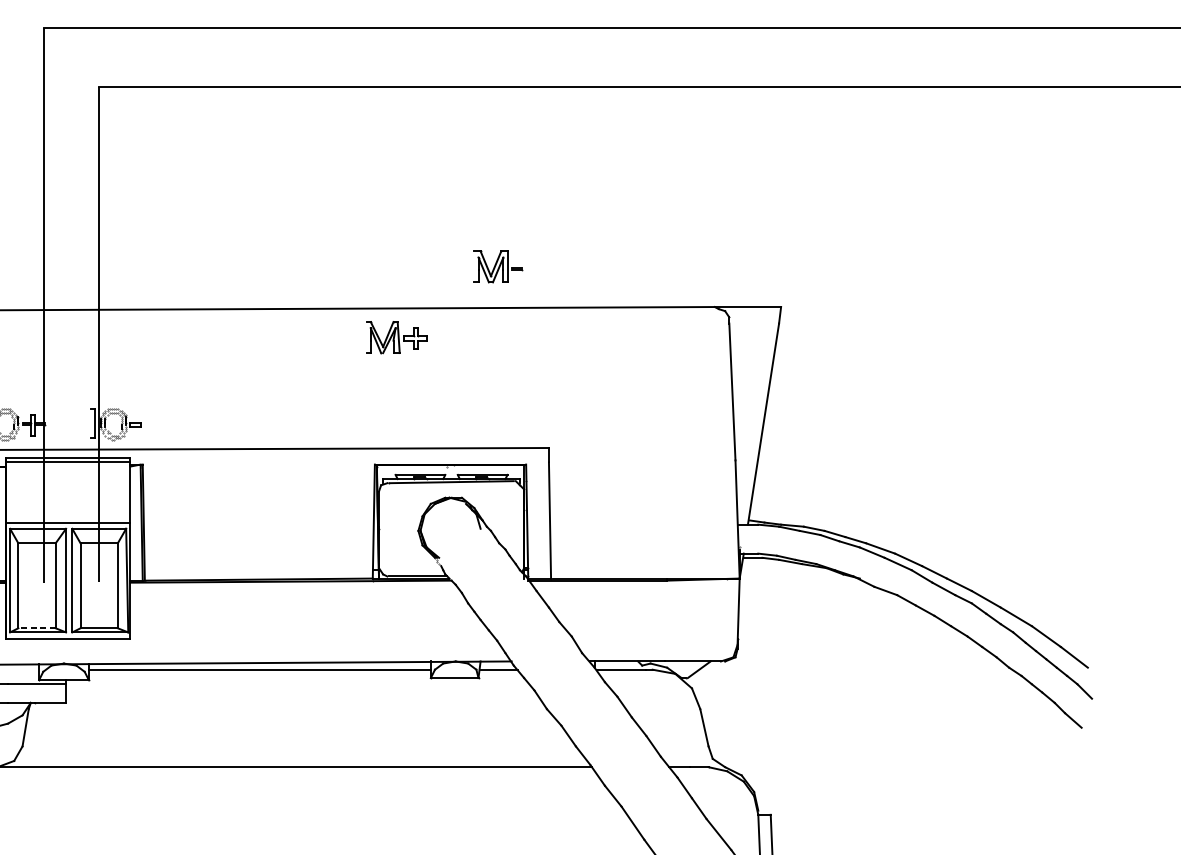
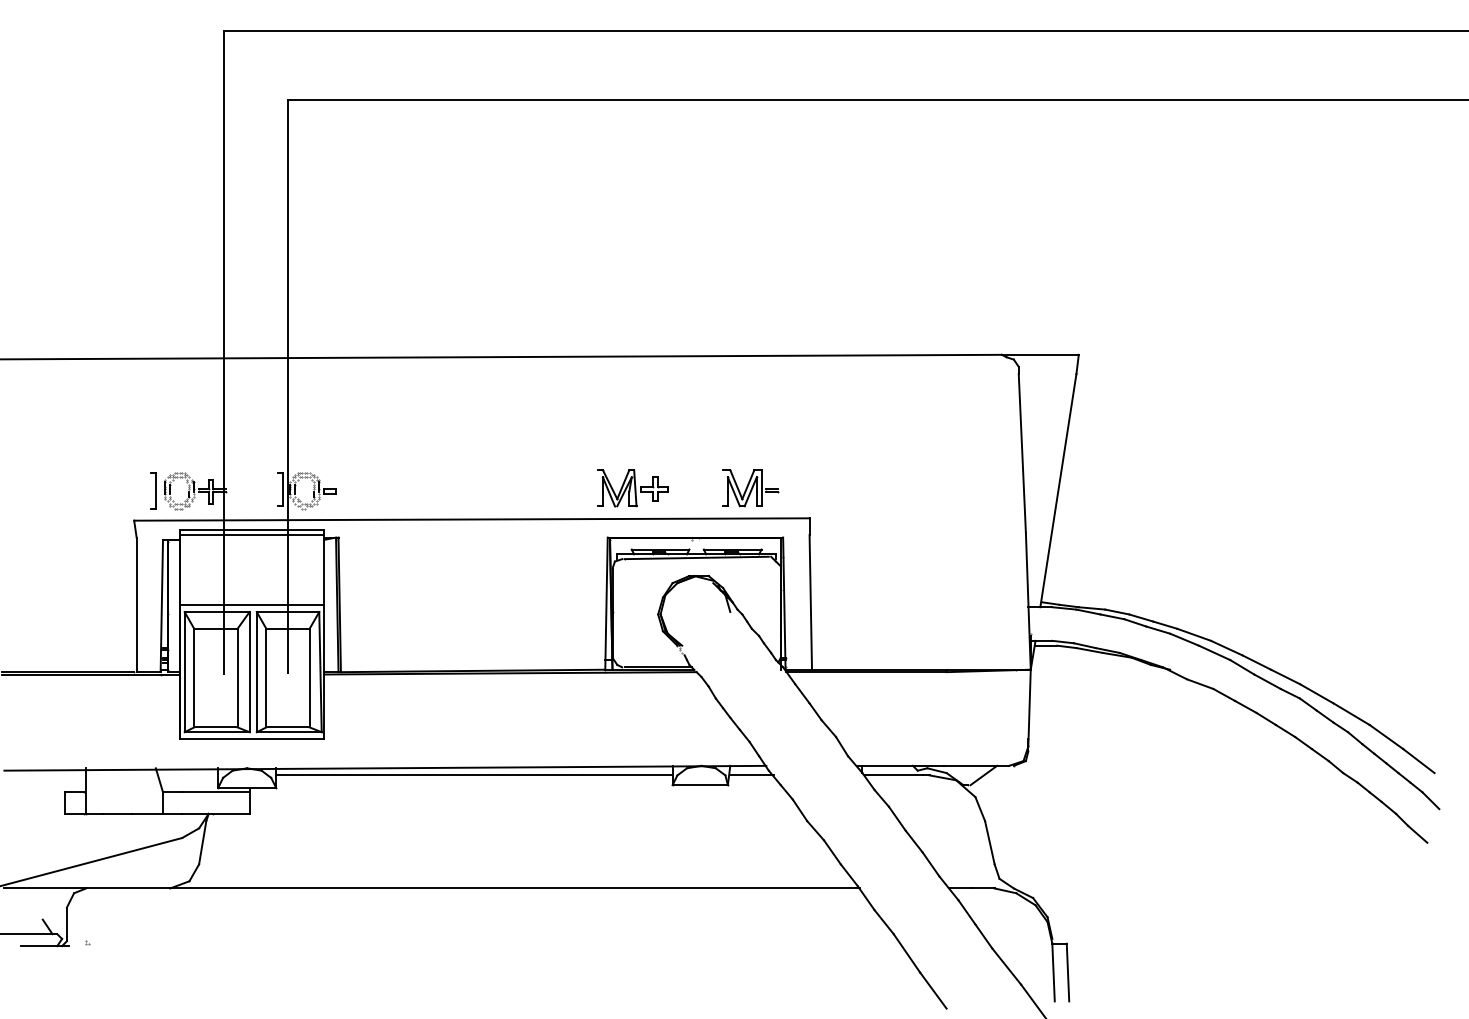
part: (498, 267) -> (750, 488), moved
part: (396, 337) -> (632, 488), moved
line: (36, 628) -> (215, 727), dashed -> solid

